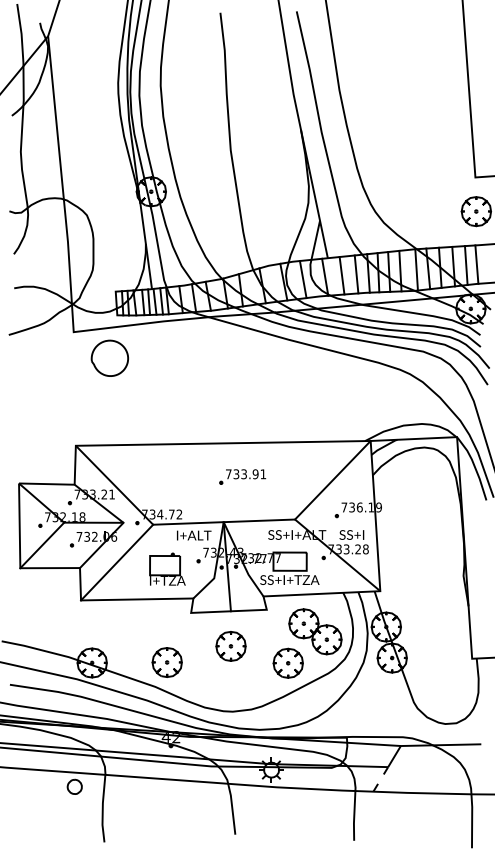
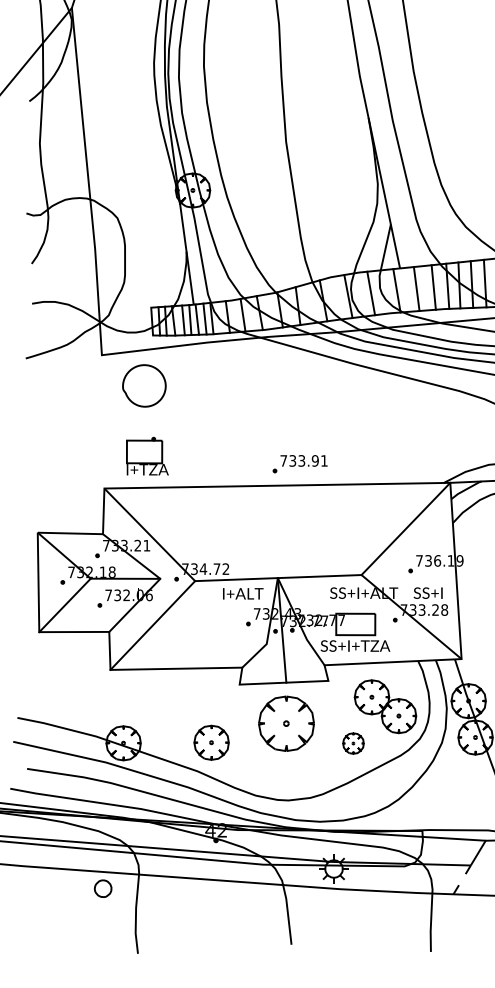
part: (242, 476) -> (299, 463), moved
part: (167, 568) -> (147, 455), moved
part: (230, 646) -> (285, 723), size x1.6
part: (287, 662) -> (352, 742), size x0.6

